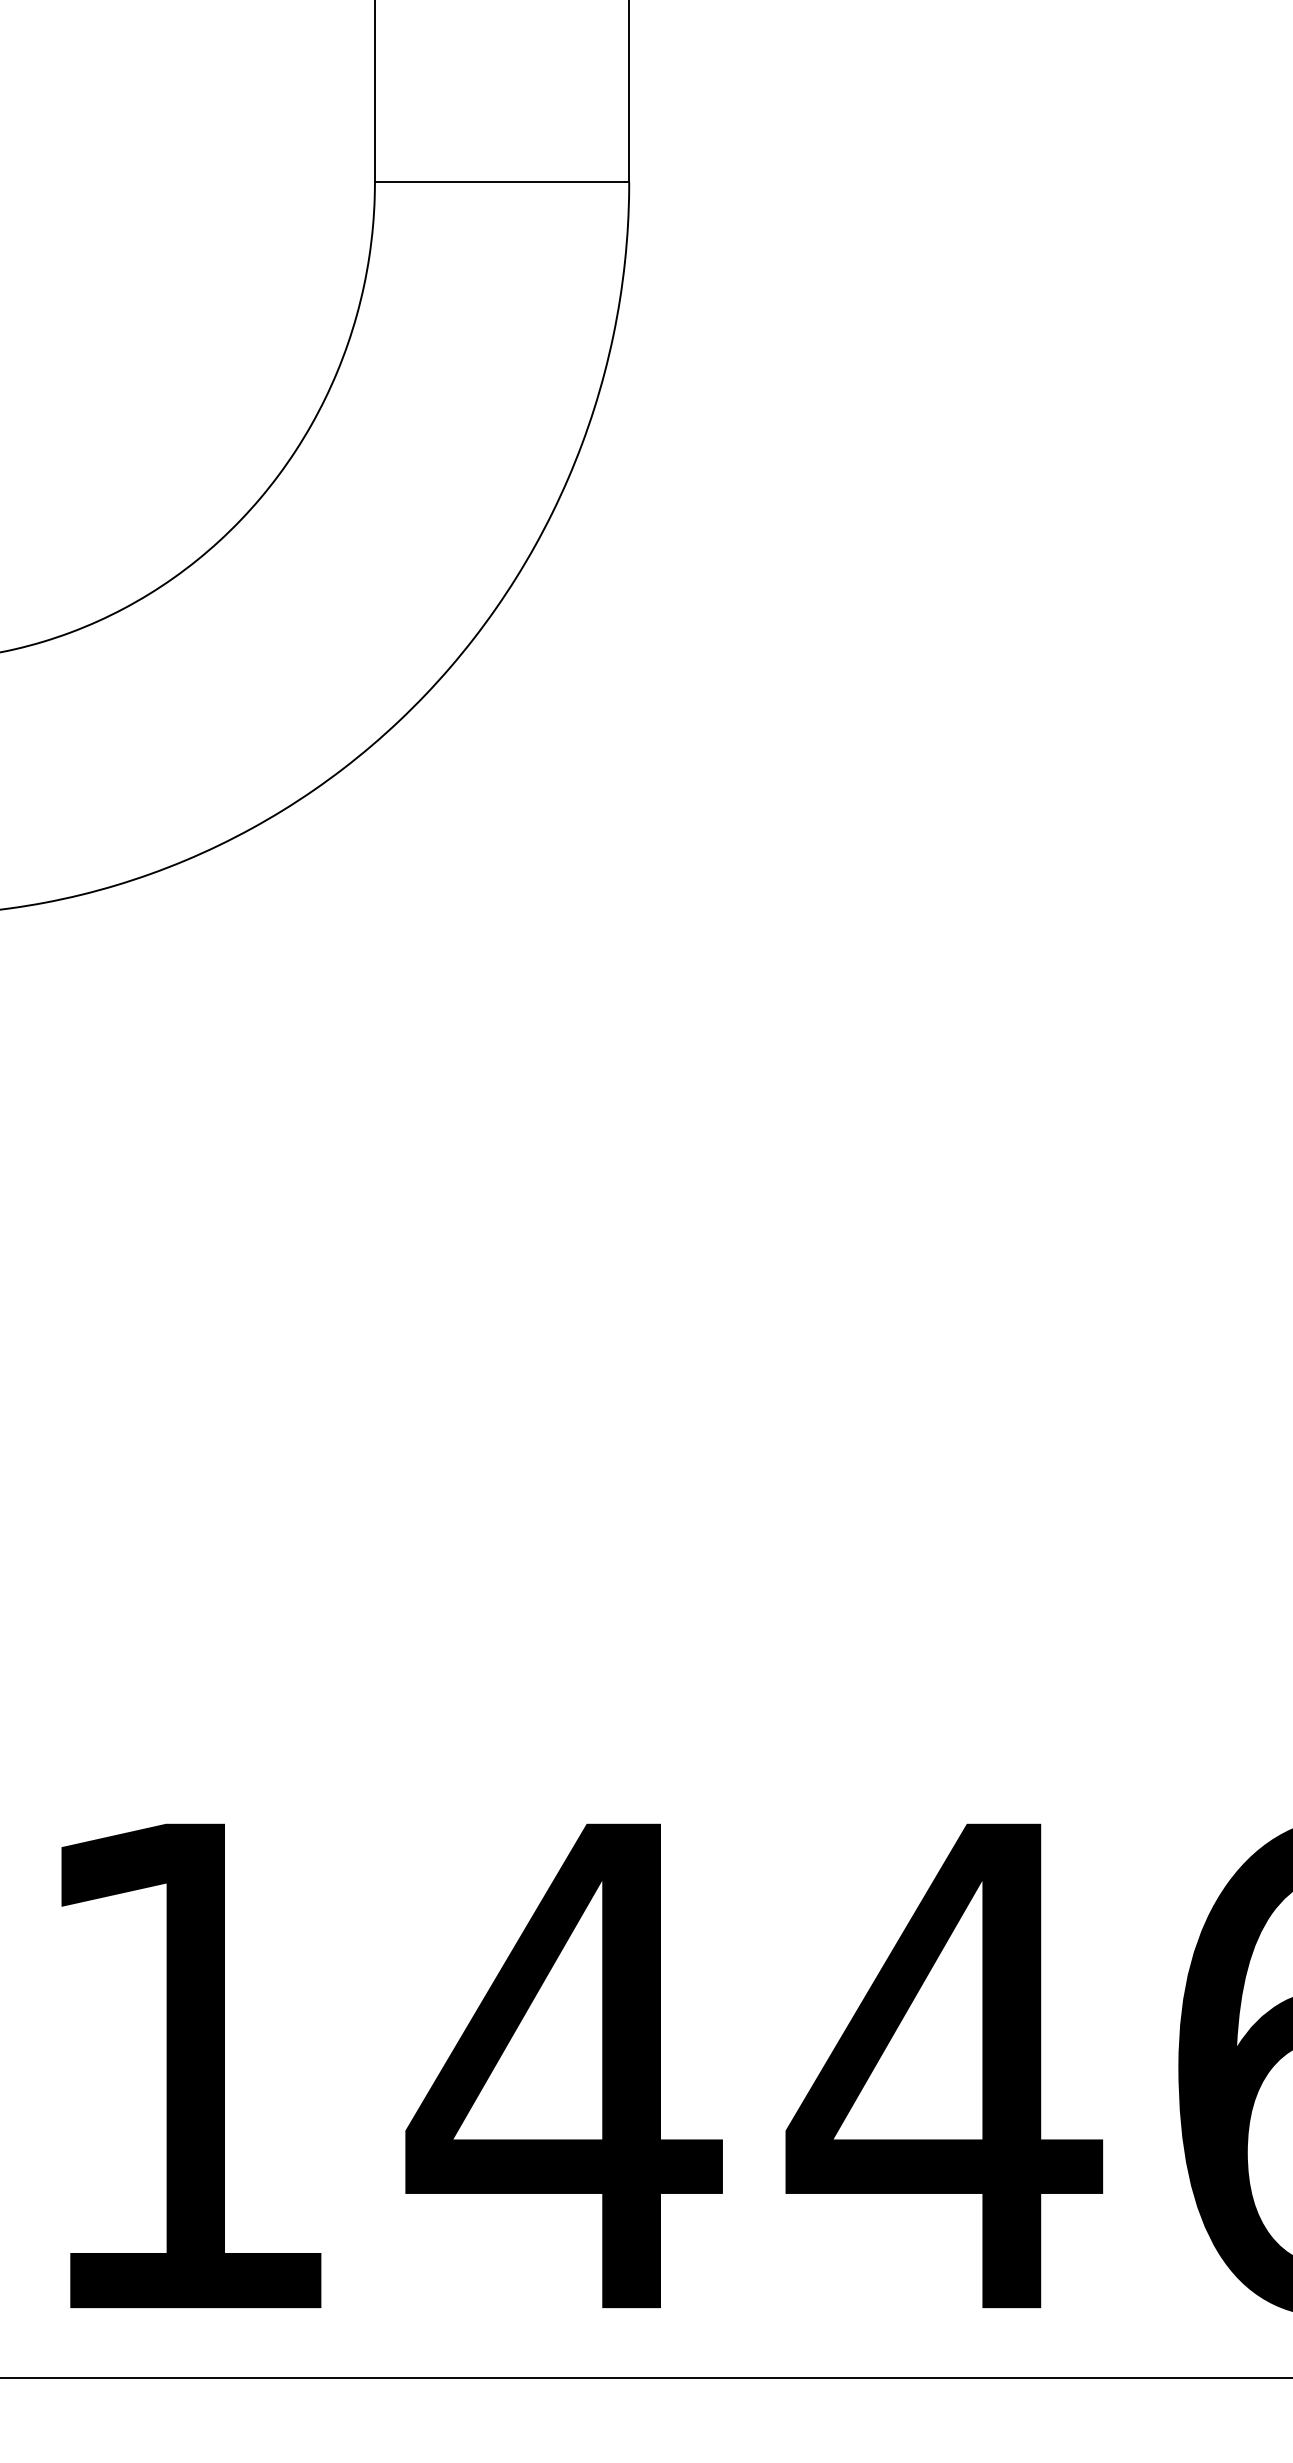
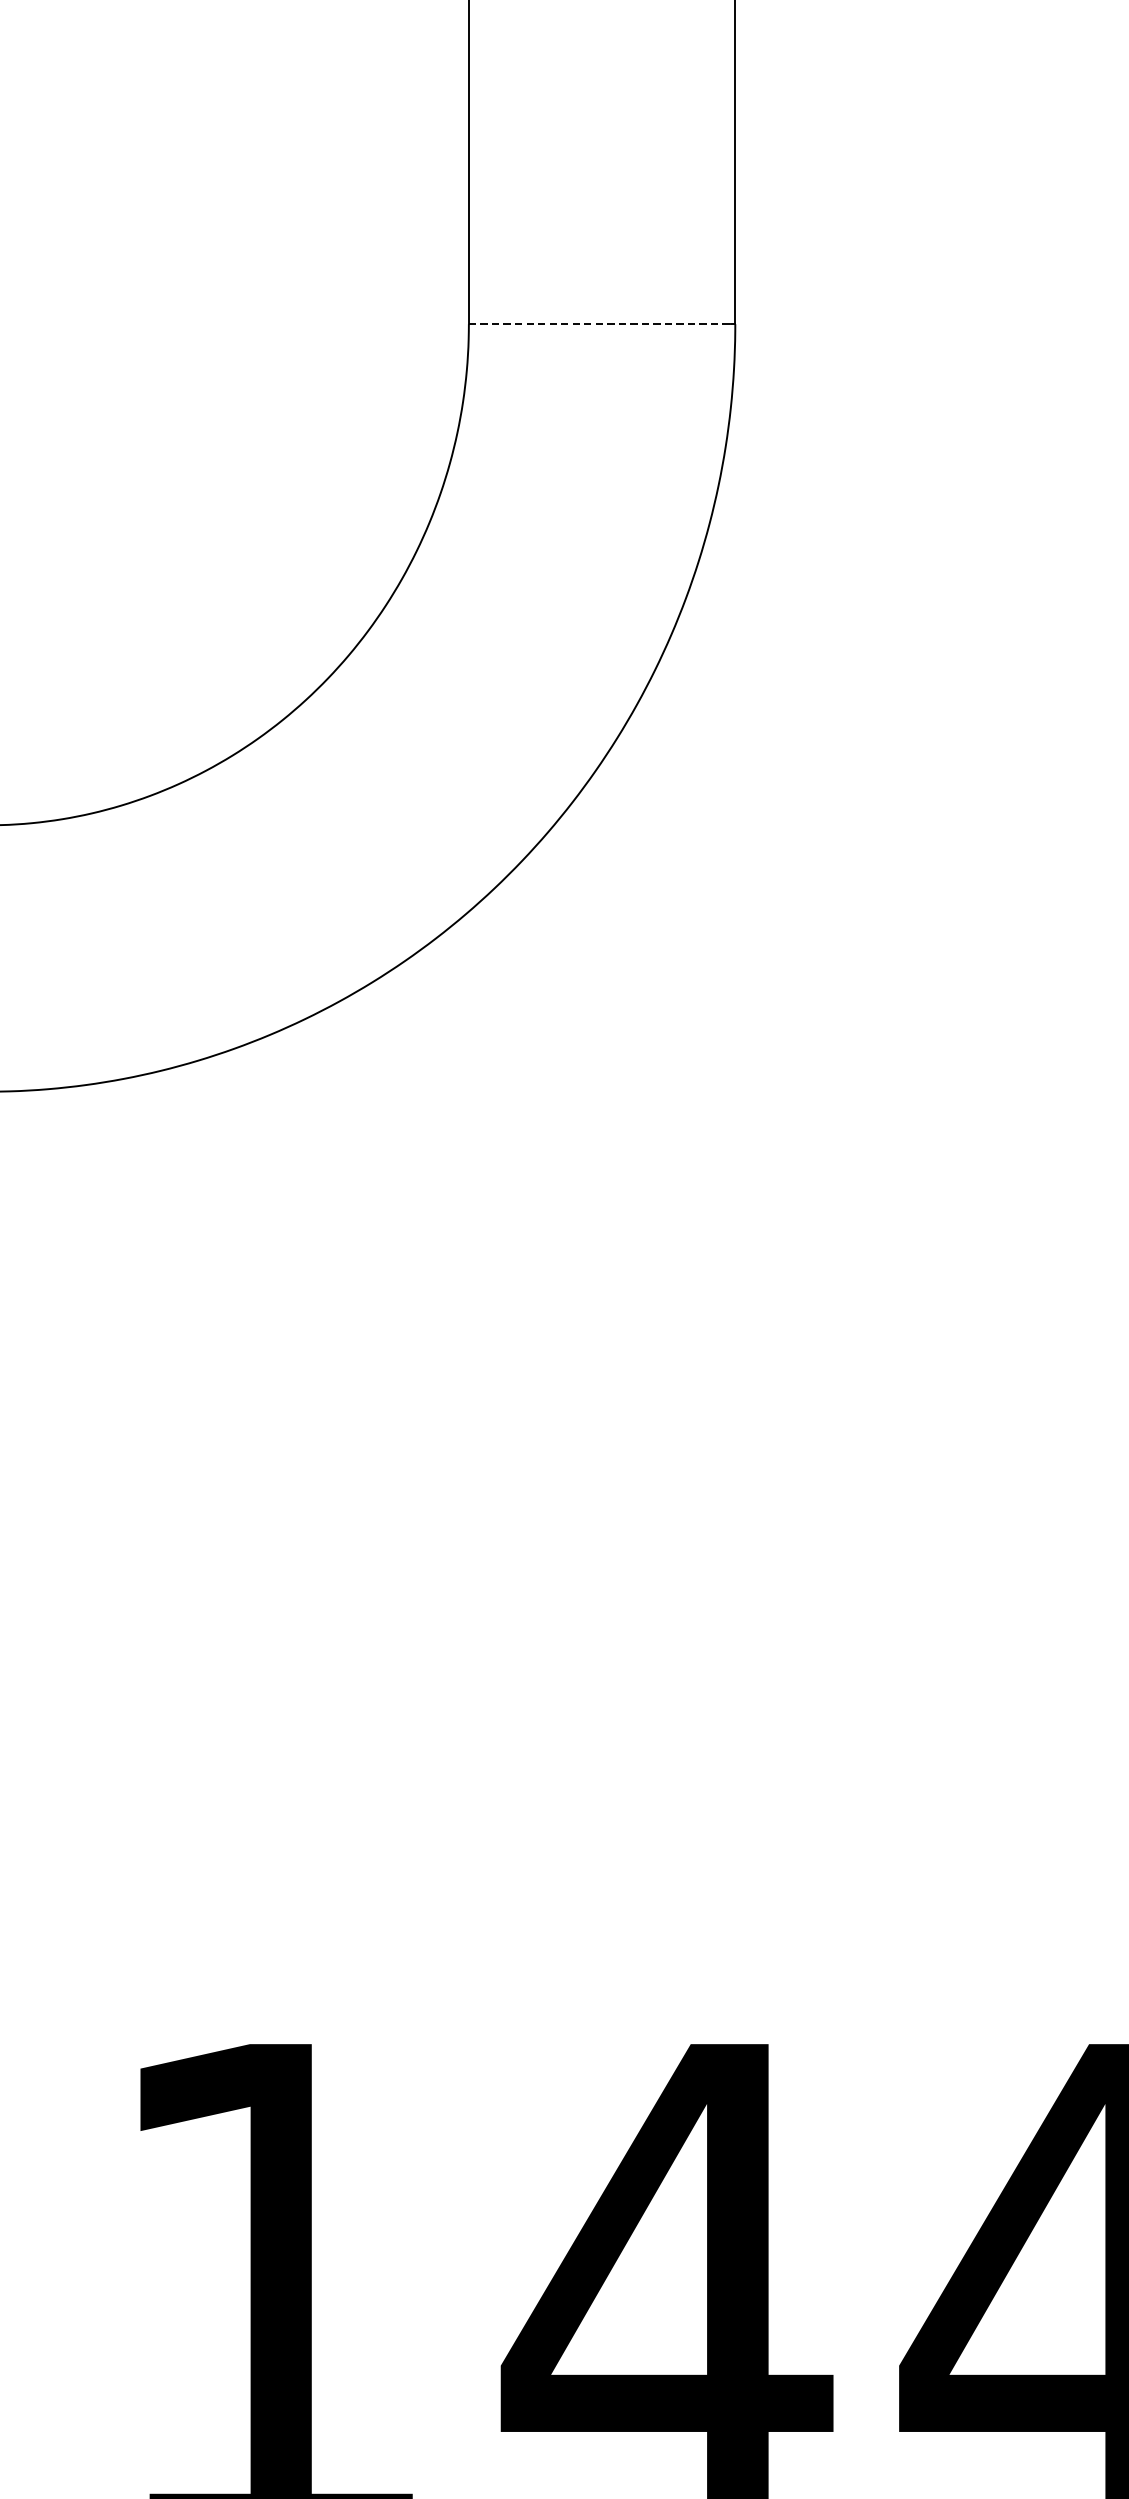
line: (500, 182) -> (600, 324), solid -> dashed

